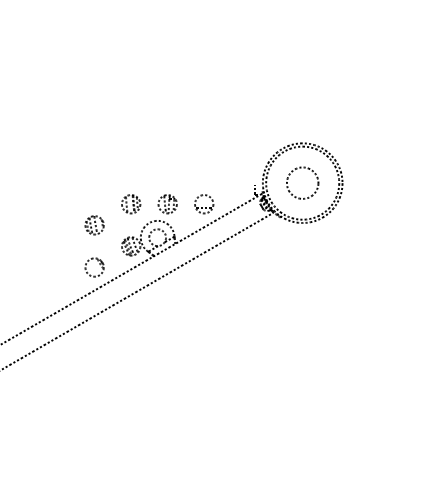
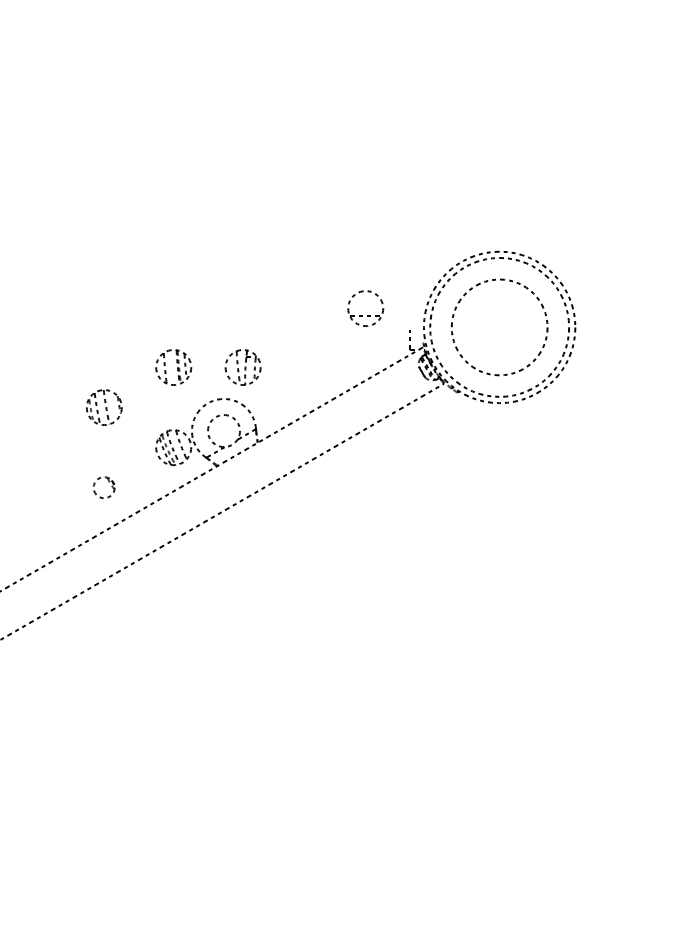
circle: (302, 182) -> (499, 326), size x1.6
part: (204, 204) -> (366, 309), moved
part: (94, 267) -> (104, 487), size x0.6

